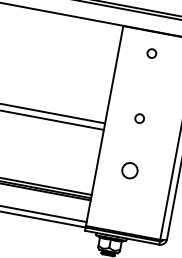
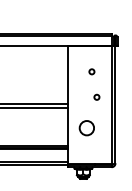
circle: (151, 52) -> (91, 71), moved
circle: (139, 117) -> (96, 96), moved
circle: (129, 169) -> (86, 127), size x1.6

